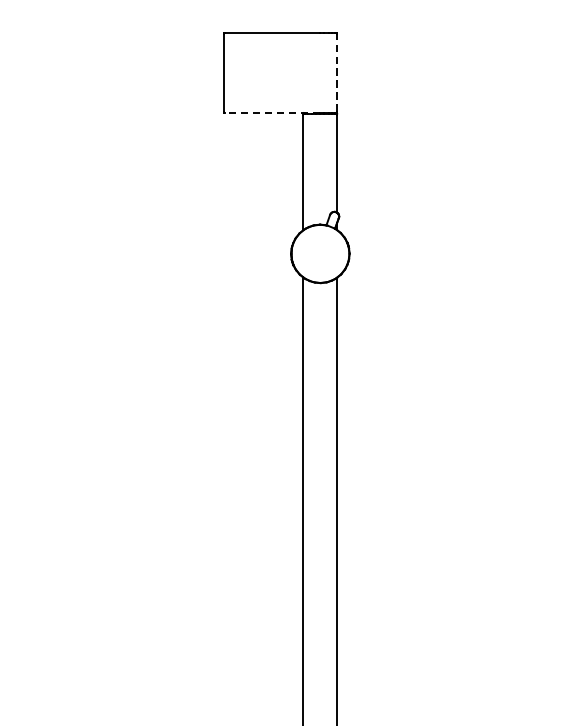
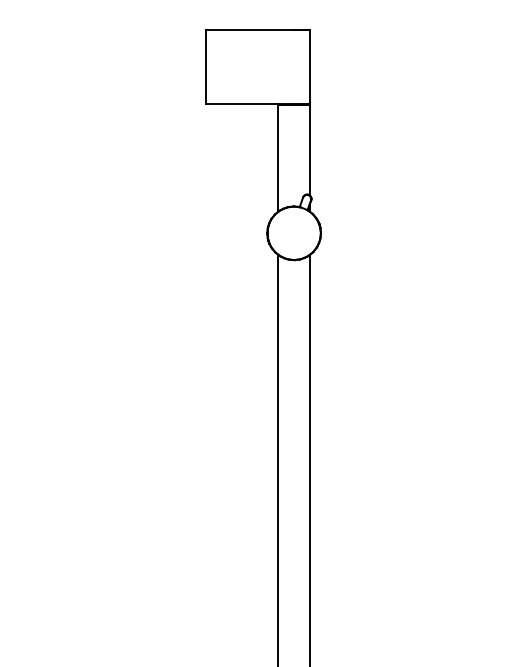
line: (337, 73) -> (309, 67), dashed -> solid
line: (272, 113) -> (250, 104), dashed -> solid

